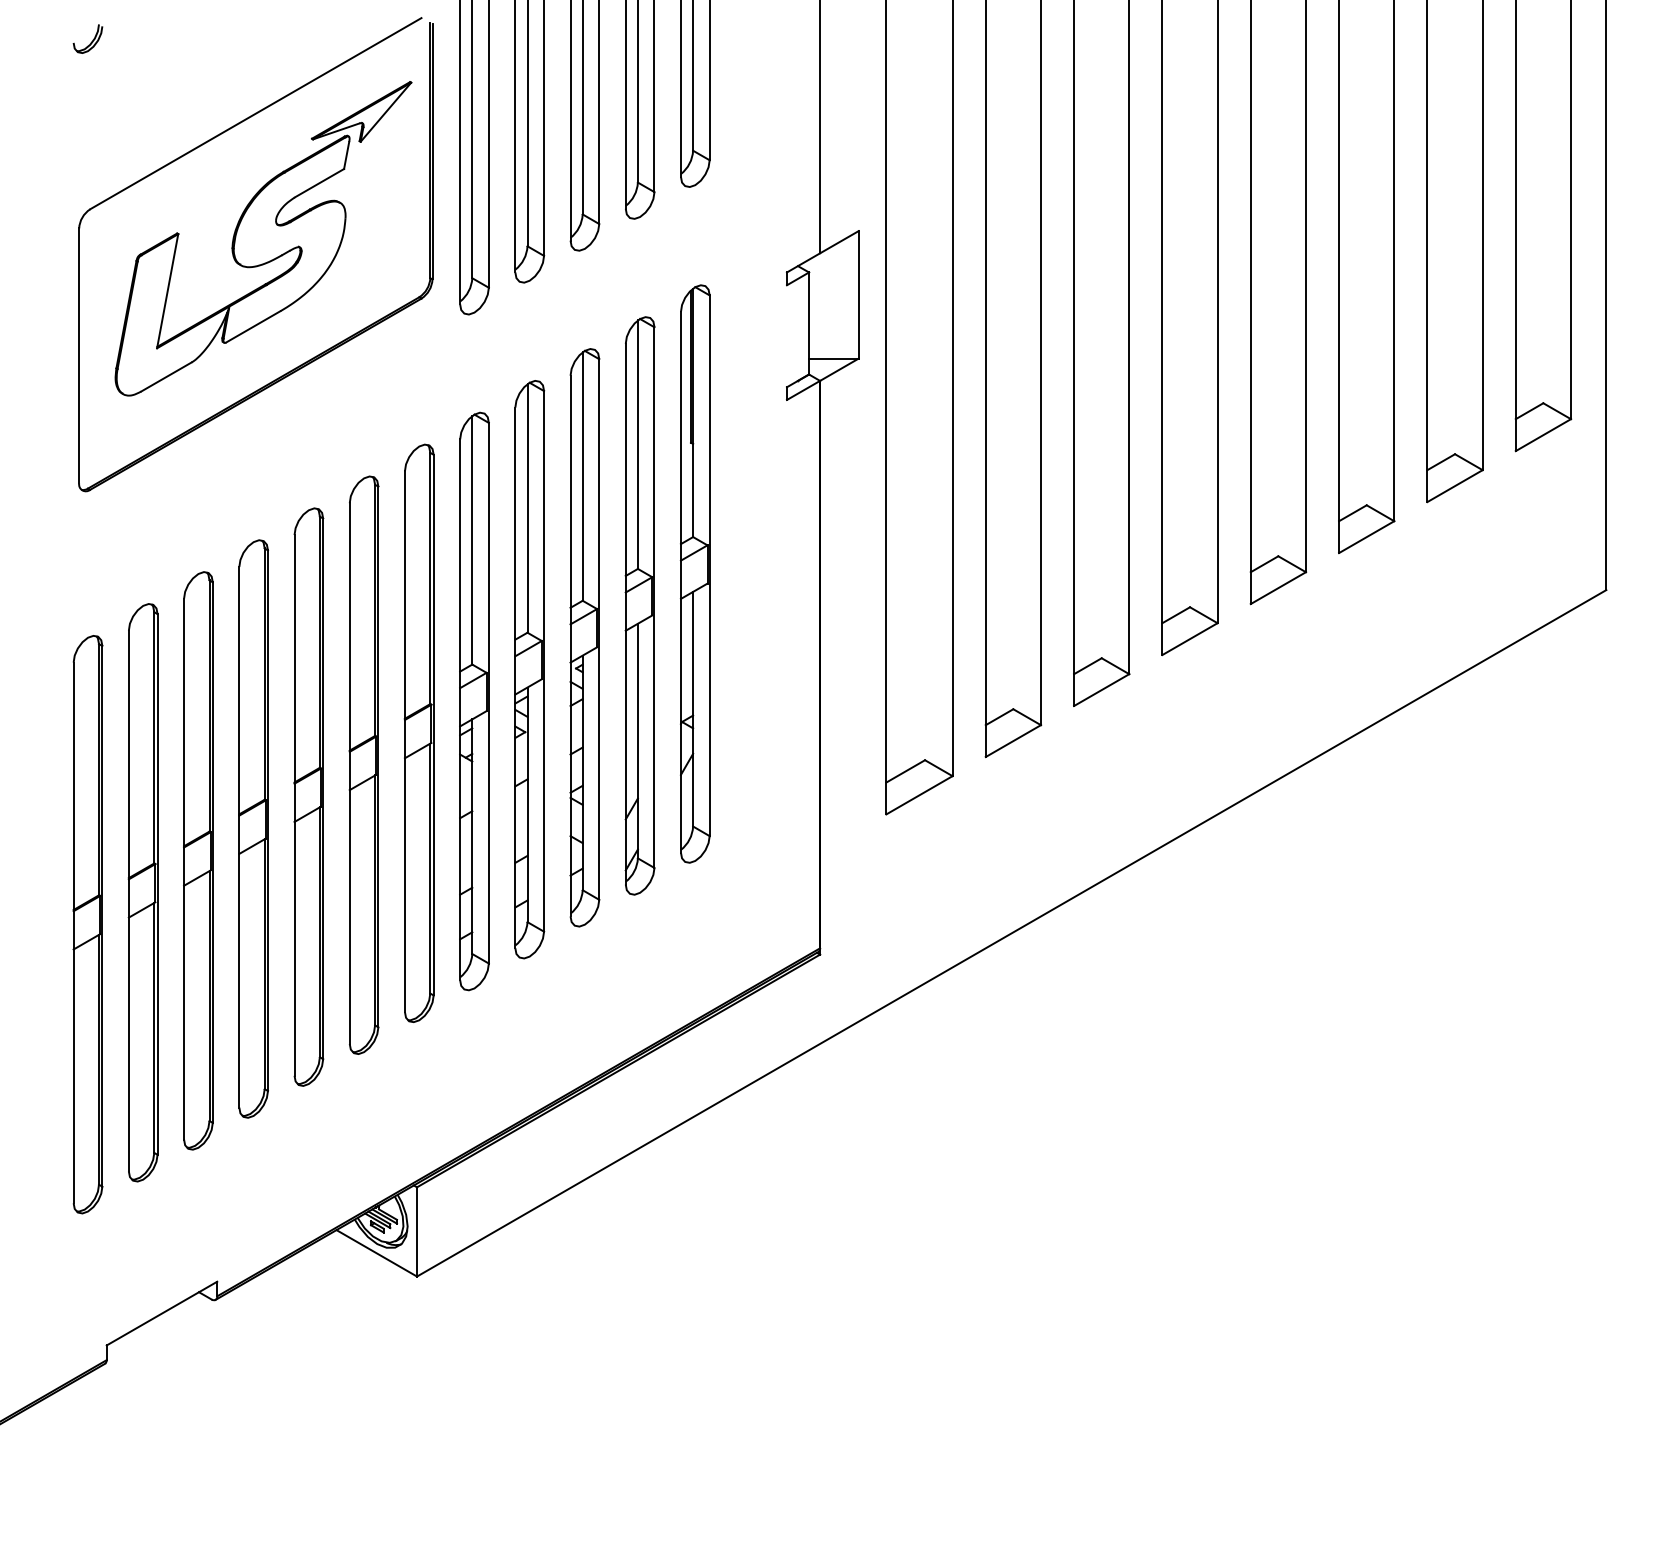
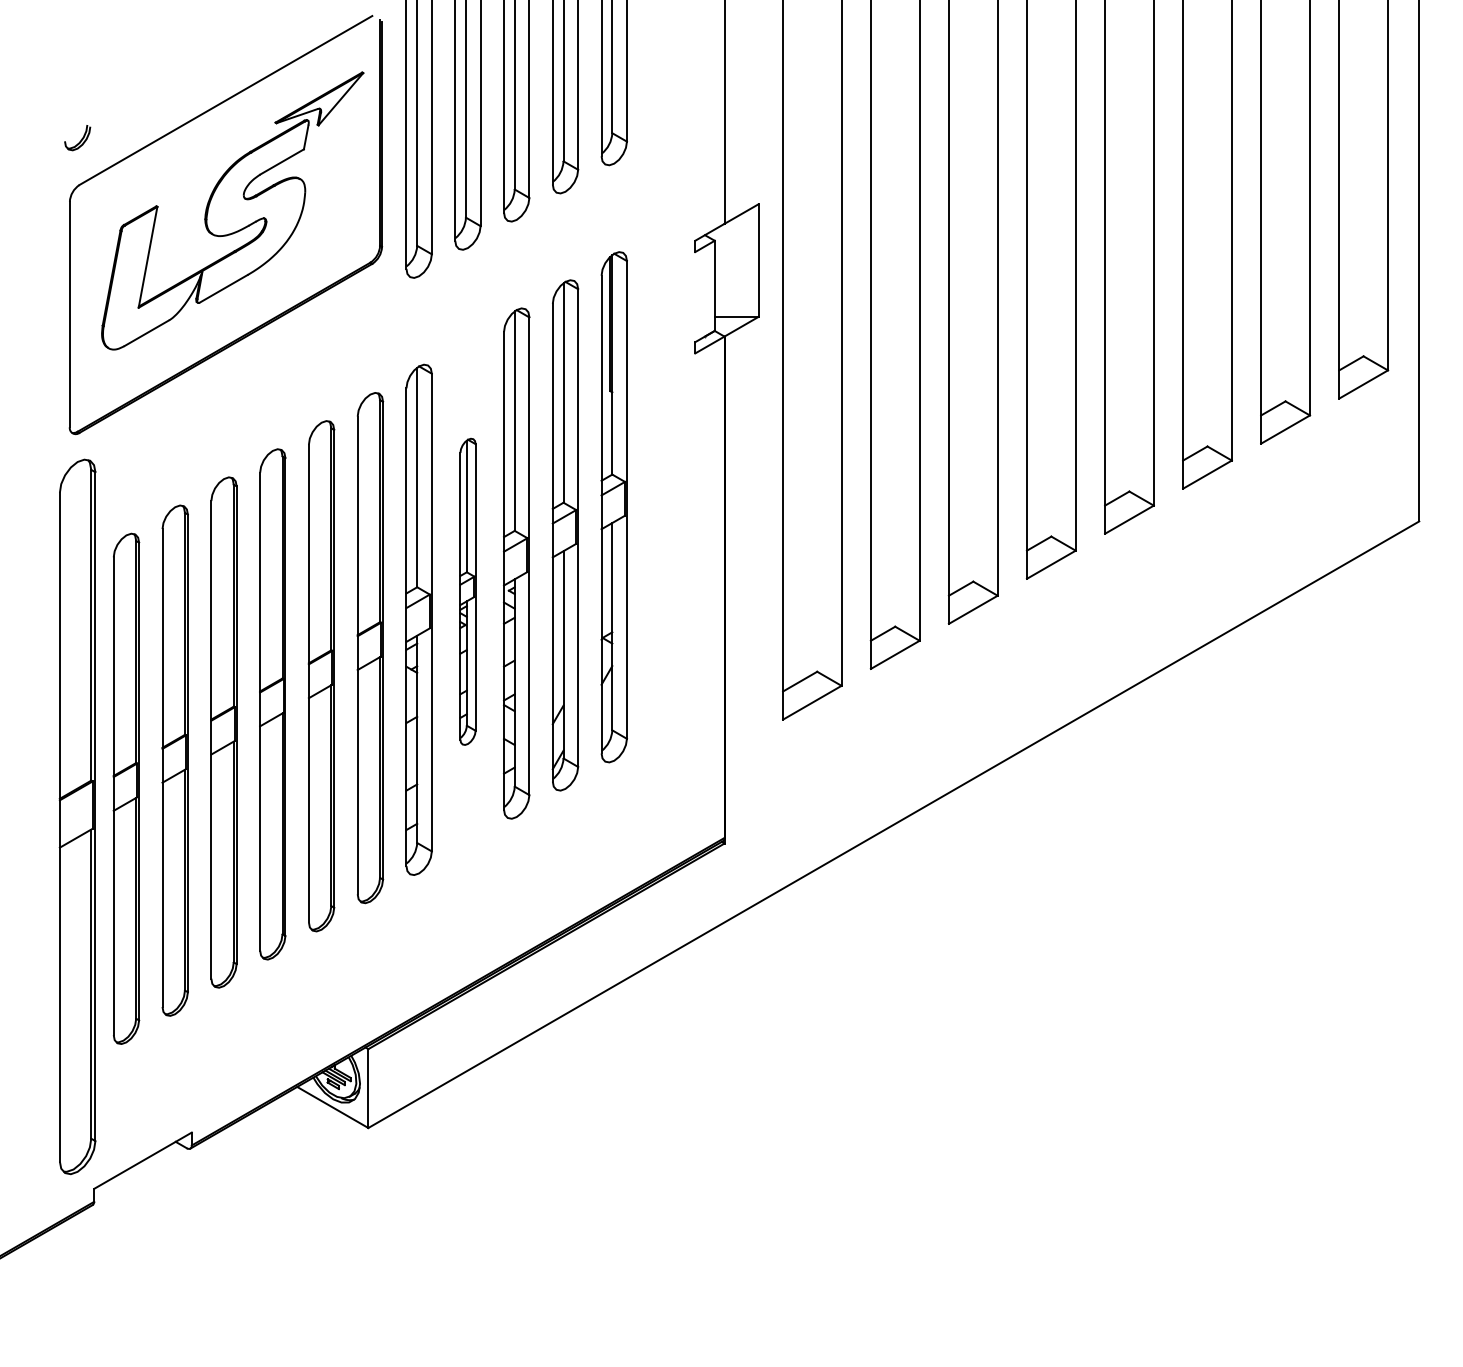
part: (87, 38) -> (77, 137), moved
part: (529, 669) -> (467, 591), size x0.6
part: (87, 924) -> (77, 816), size x1.4

